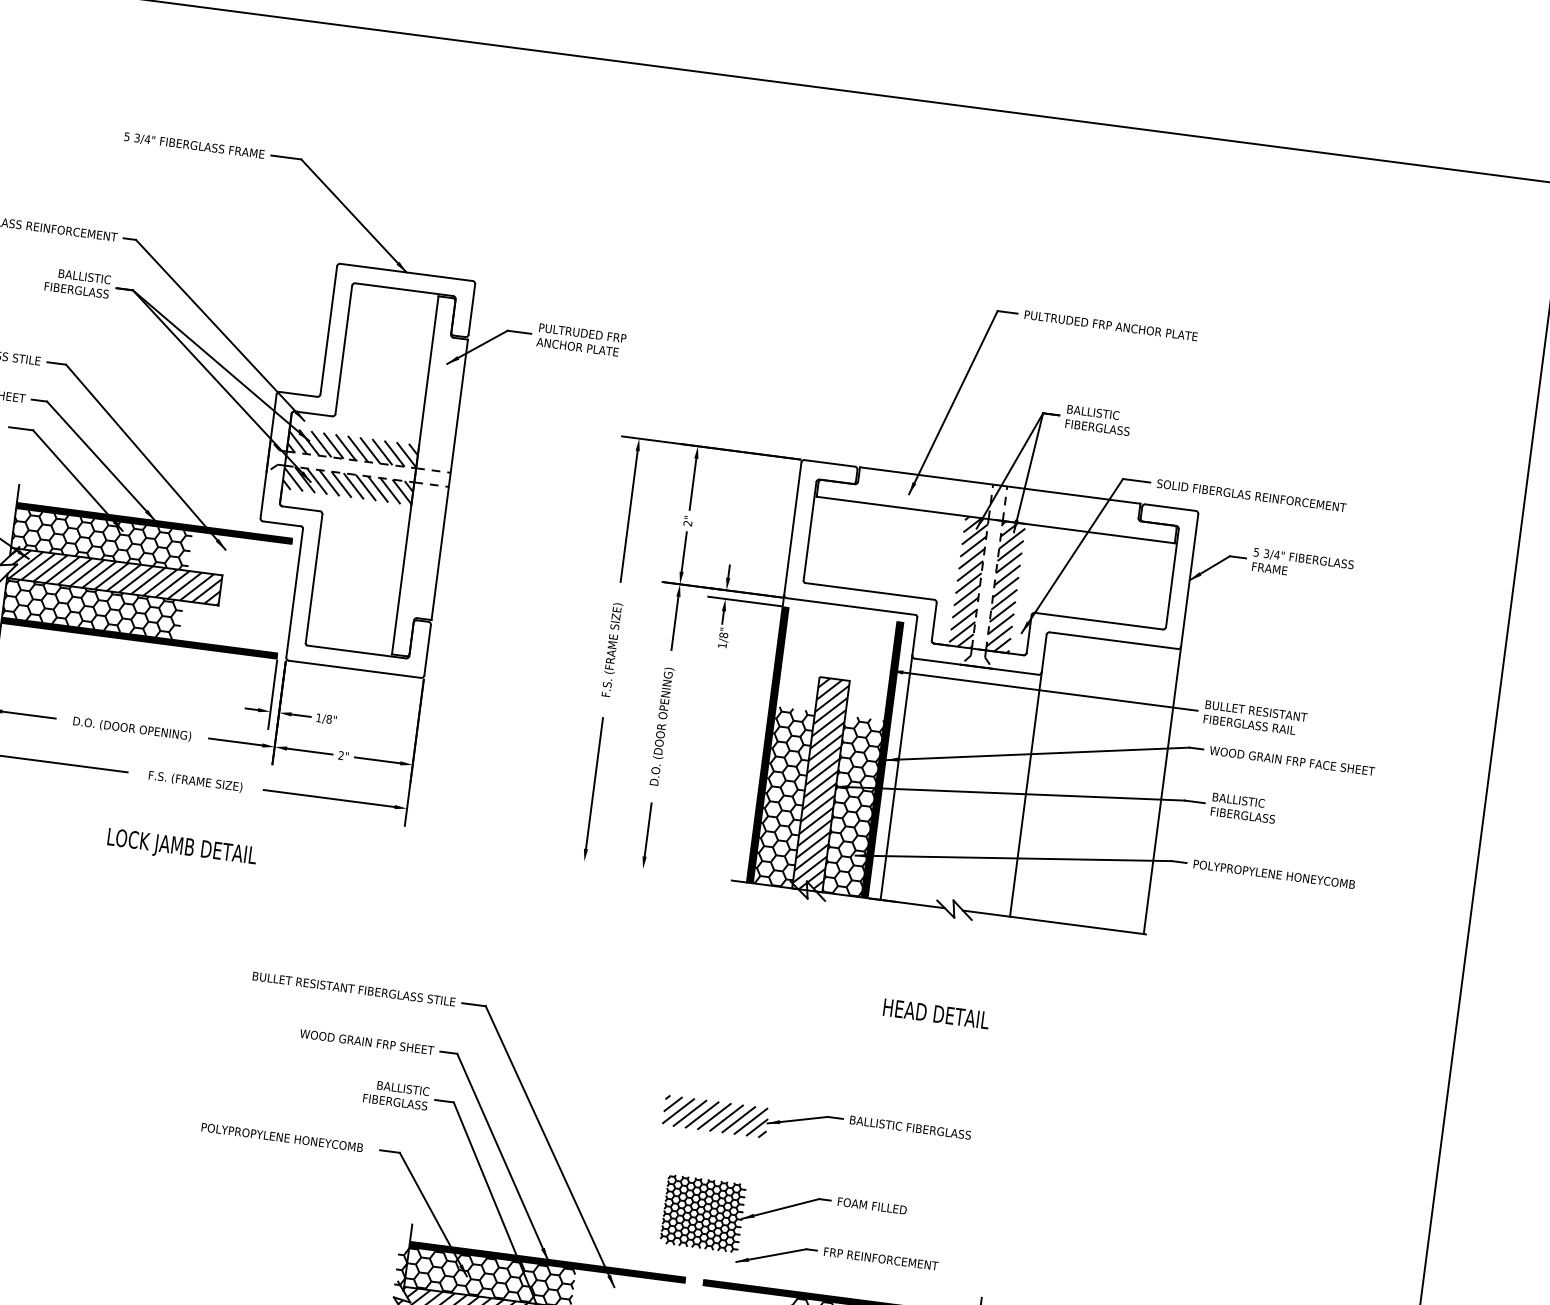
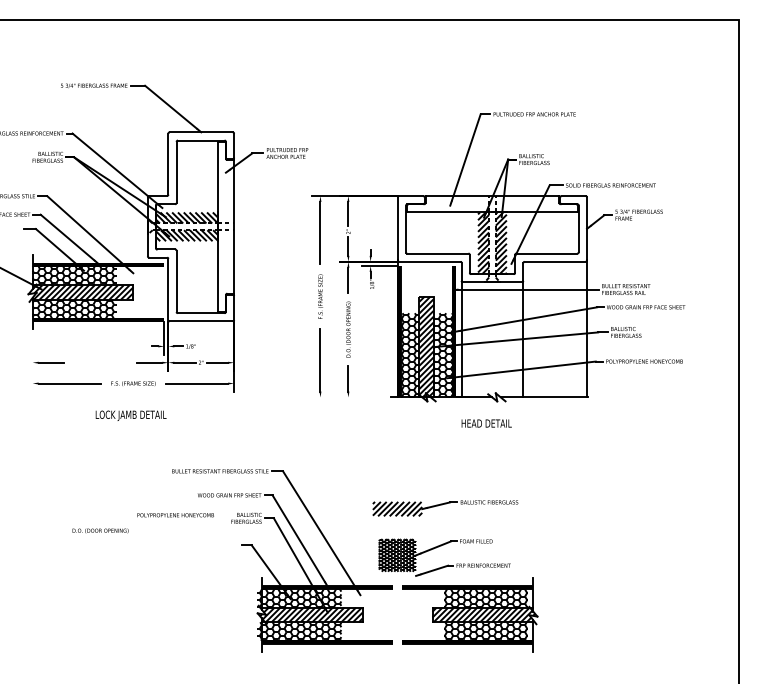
text: (132, 728) -> (100, 530), moved
text: (935, 1013) -> (486, 423), moved
text: (281, 1137) -> (175, 515), moved

